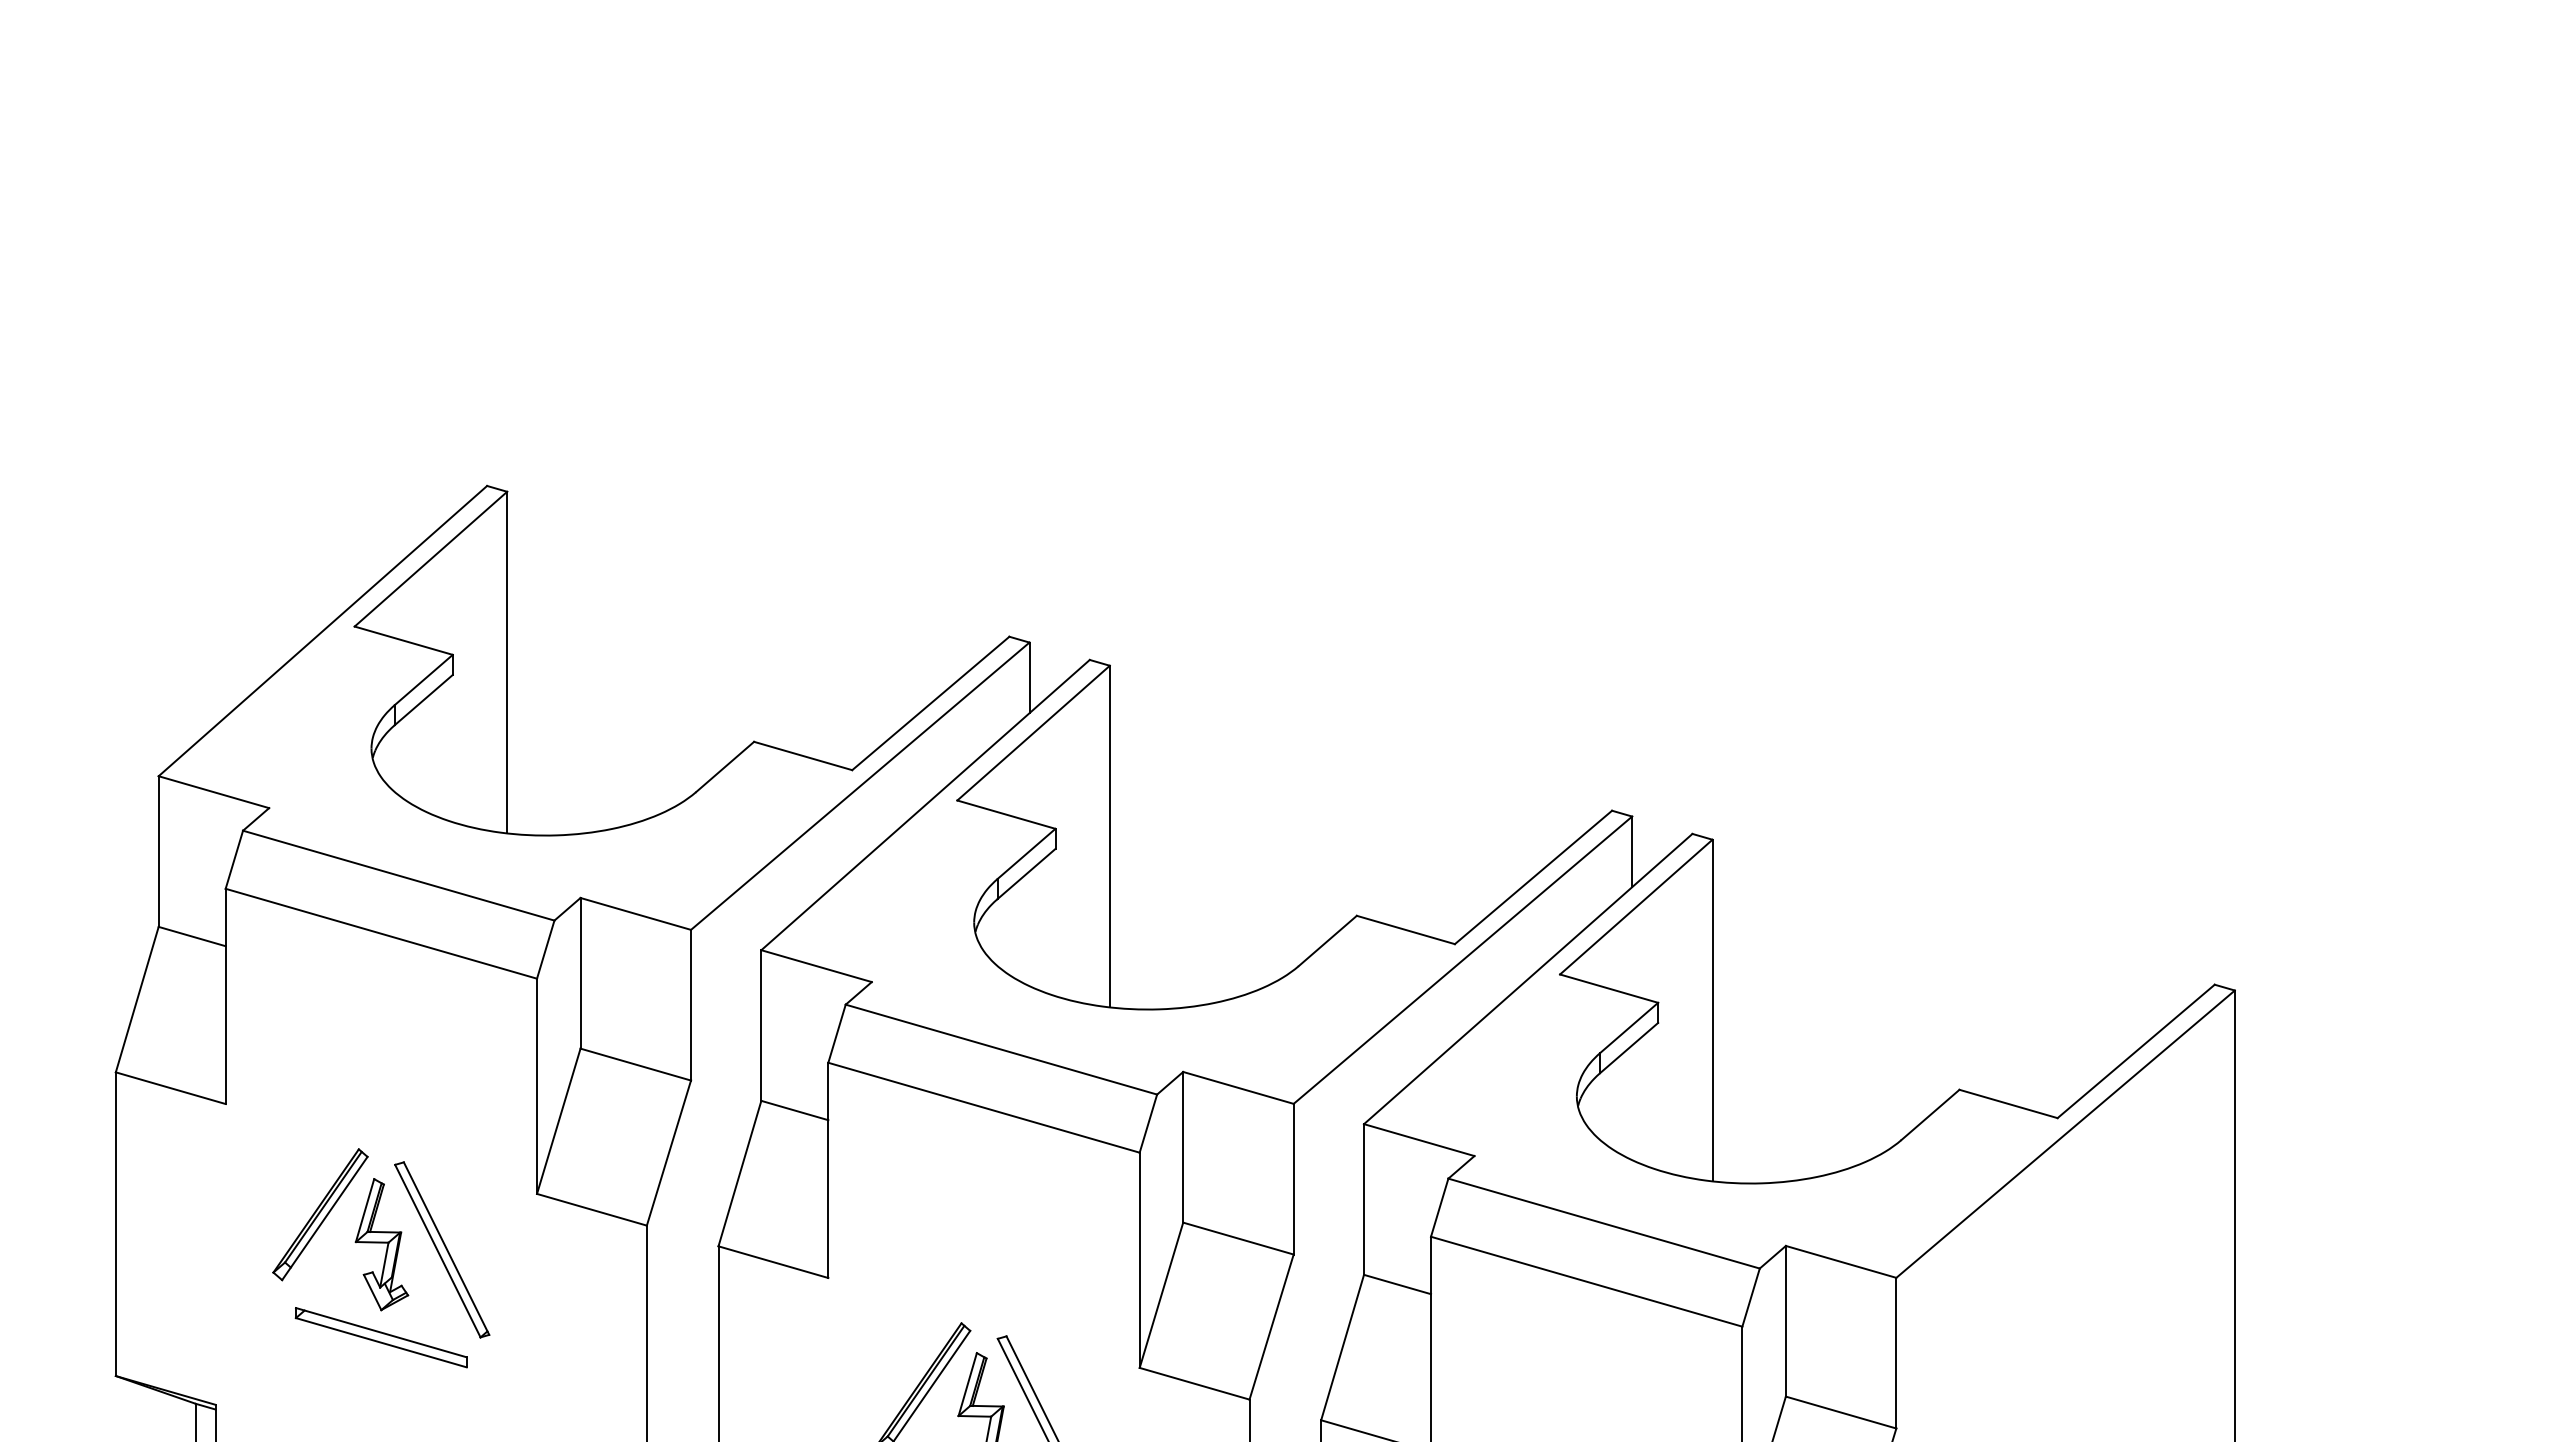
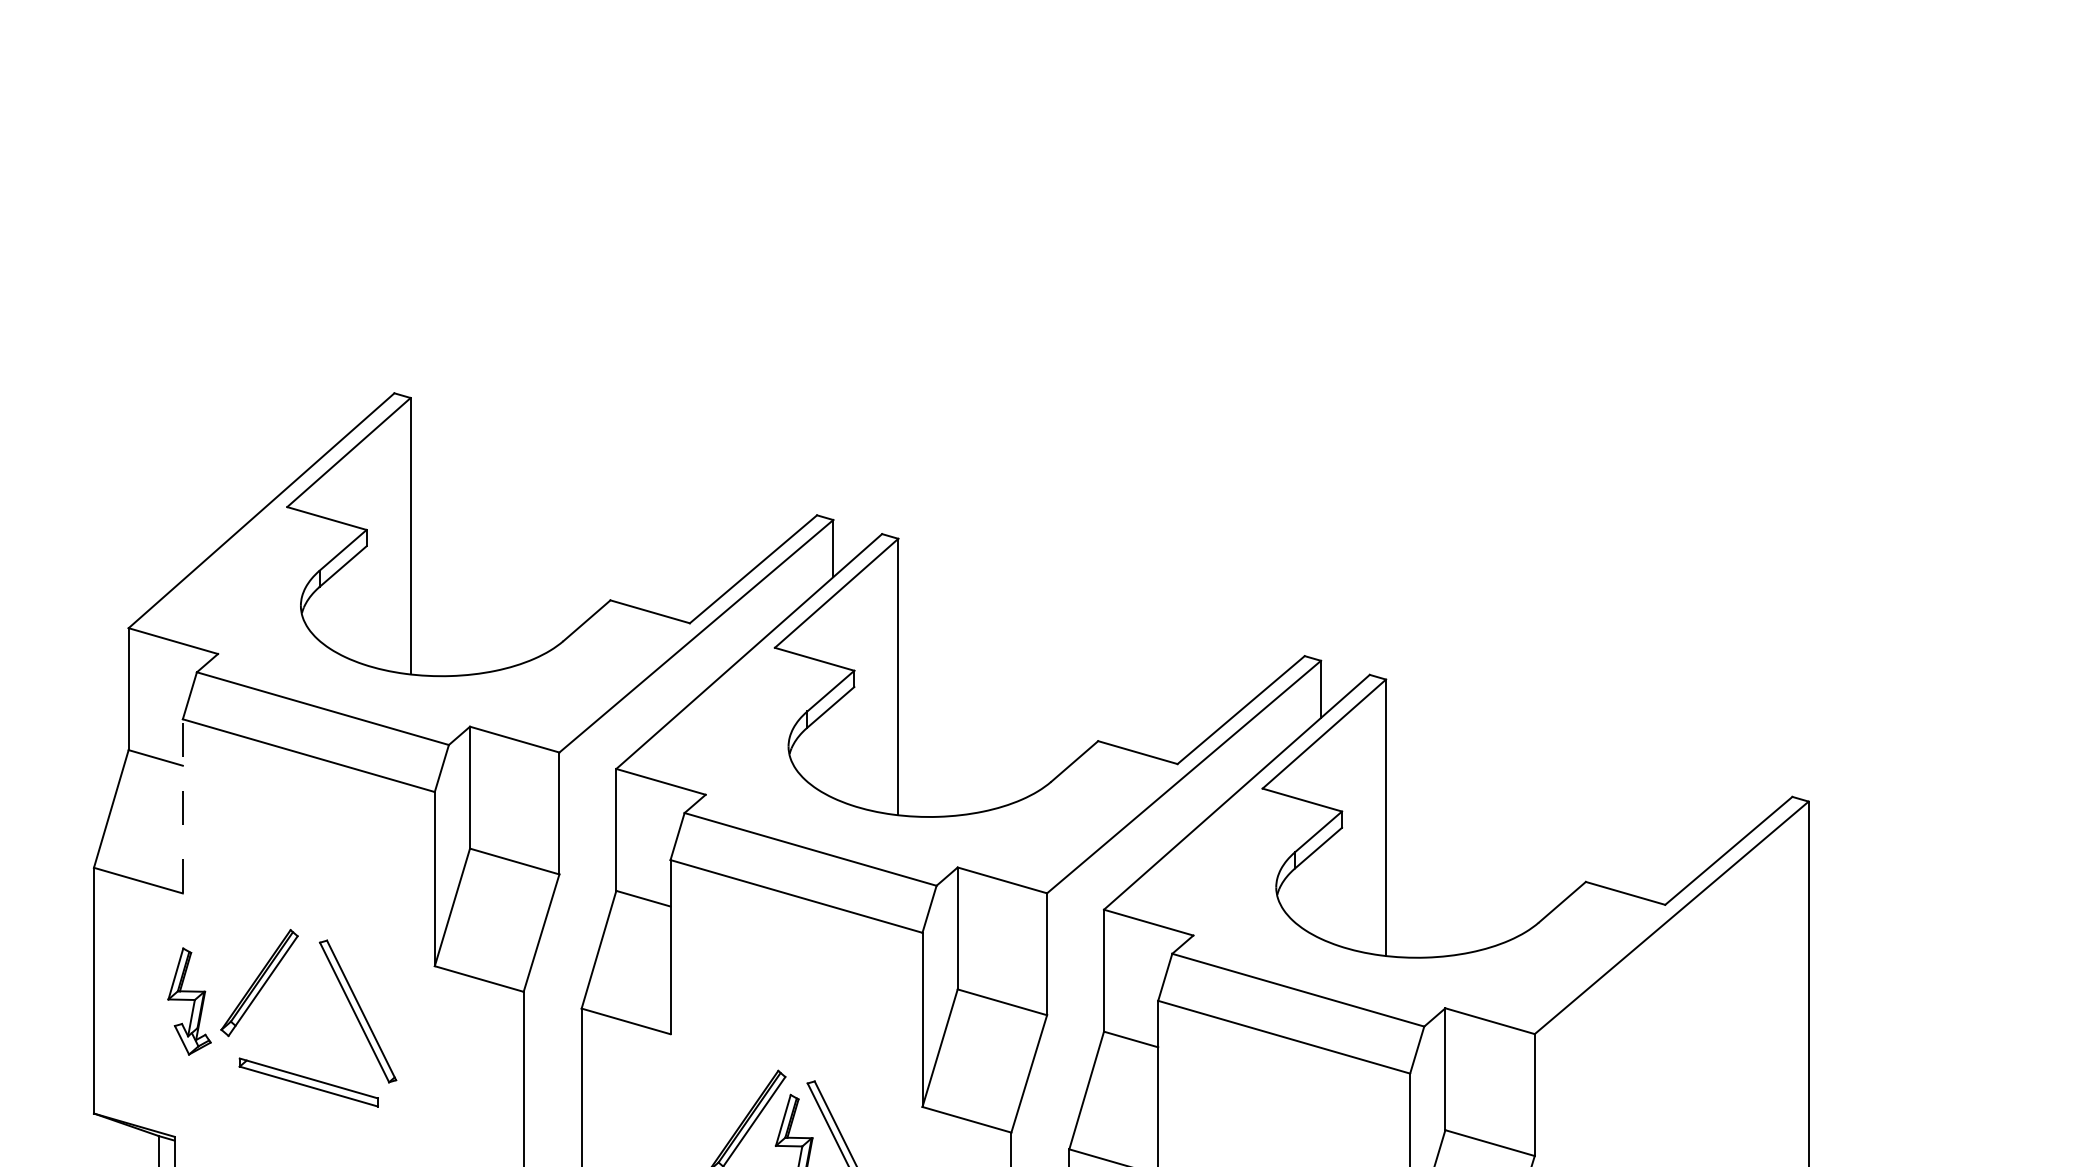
line: (225, 996) -> (182, 806), solid -> dashed
part: (381, 1244) -> (189, 1001), moved

